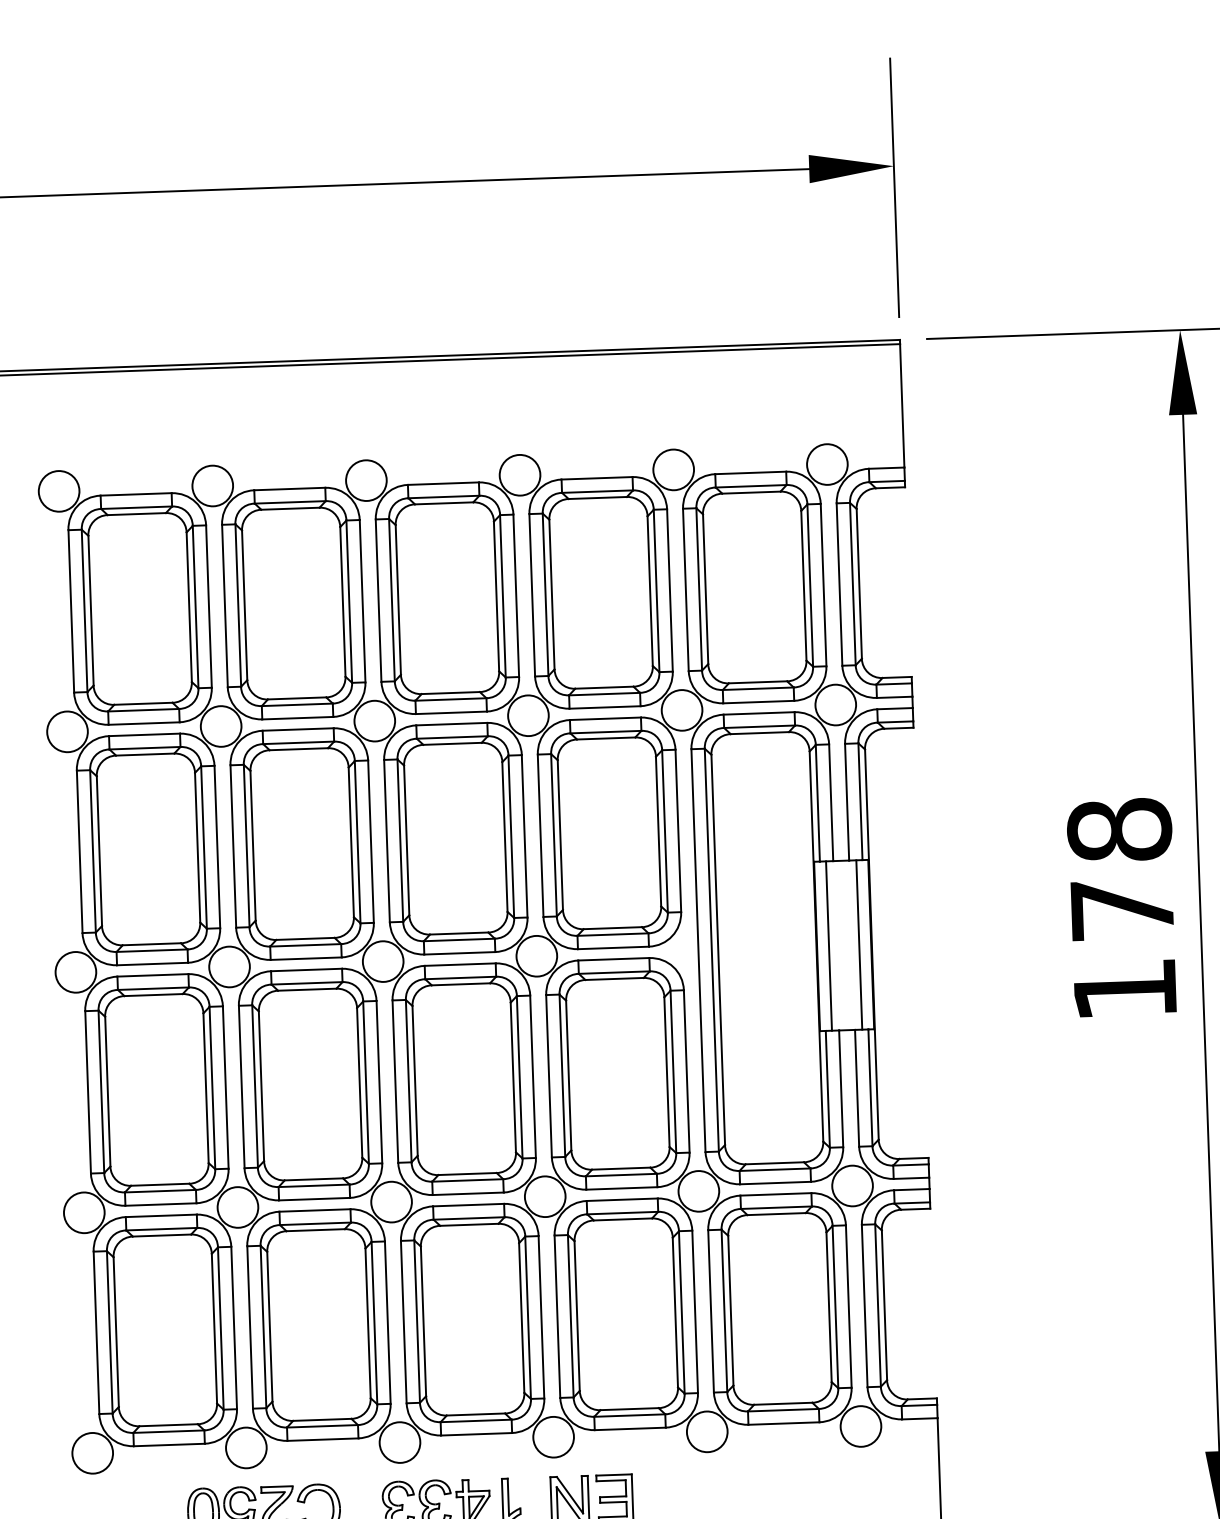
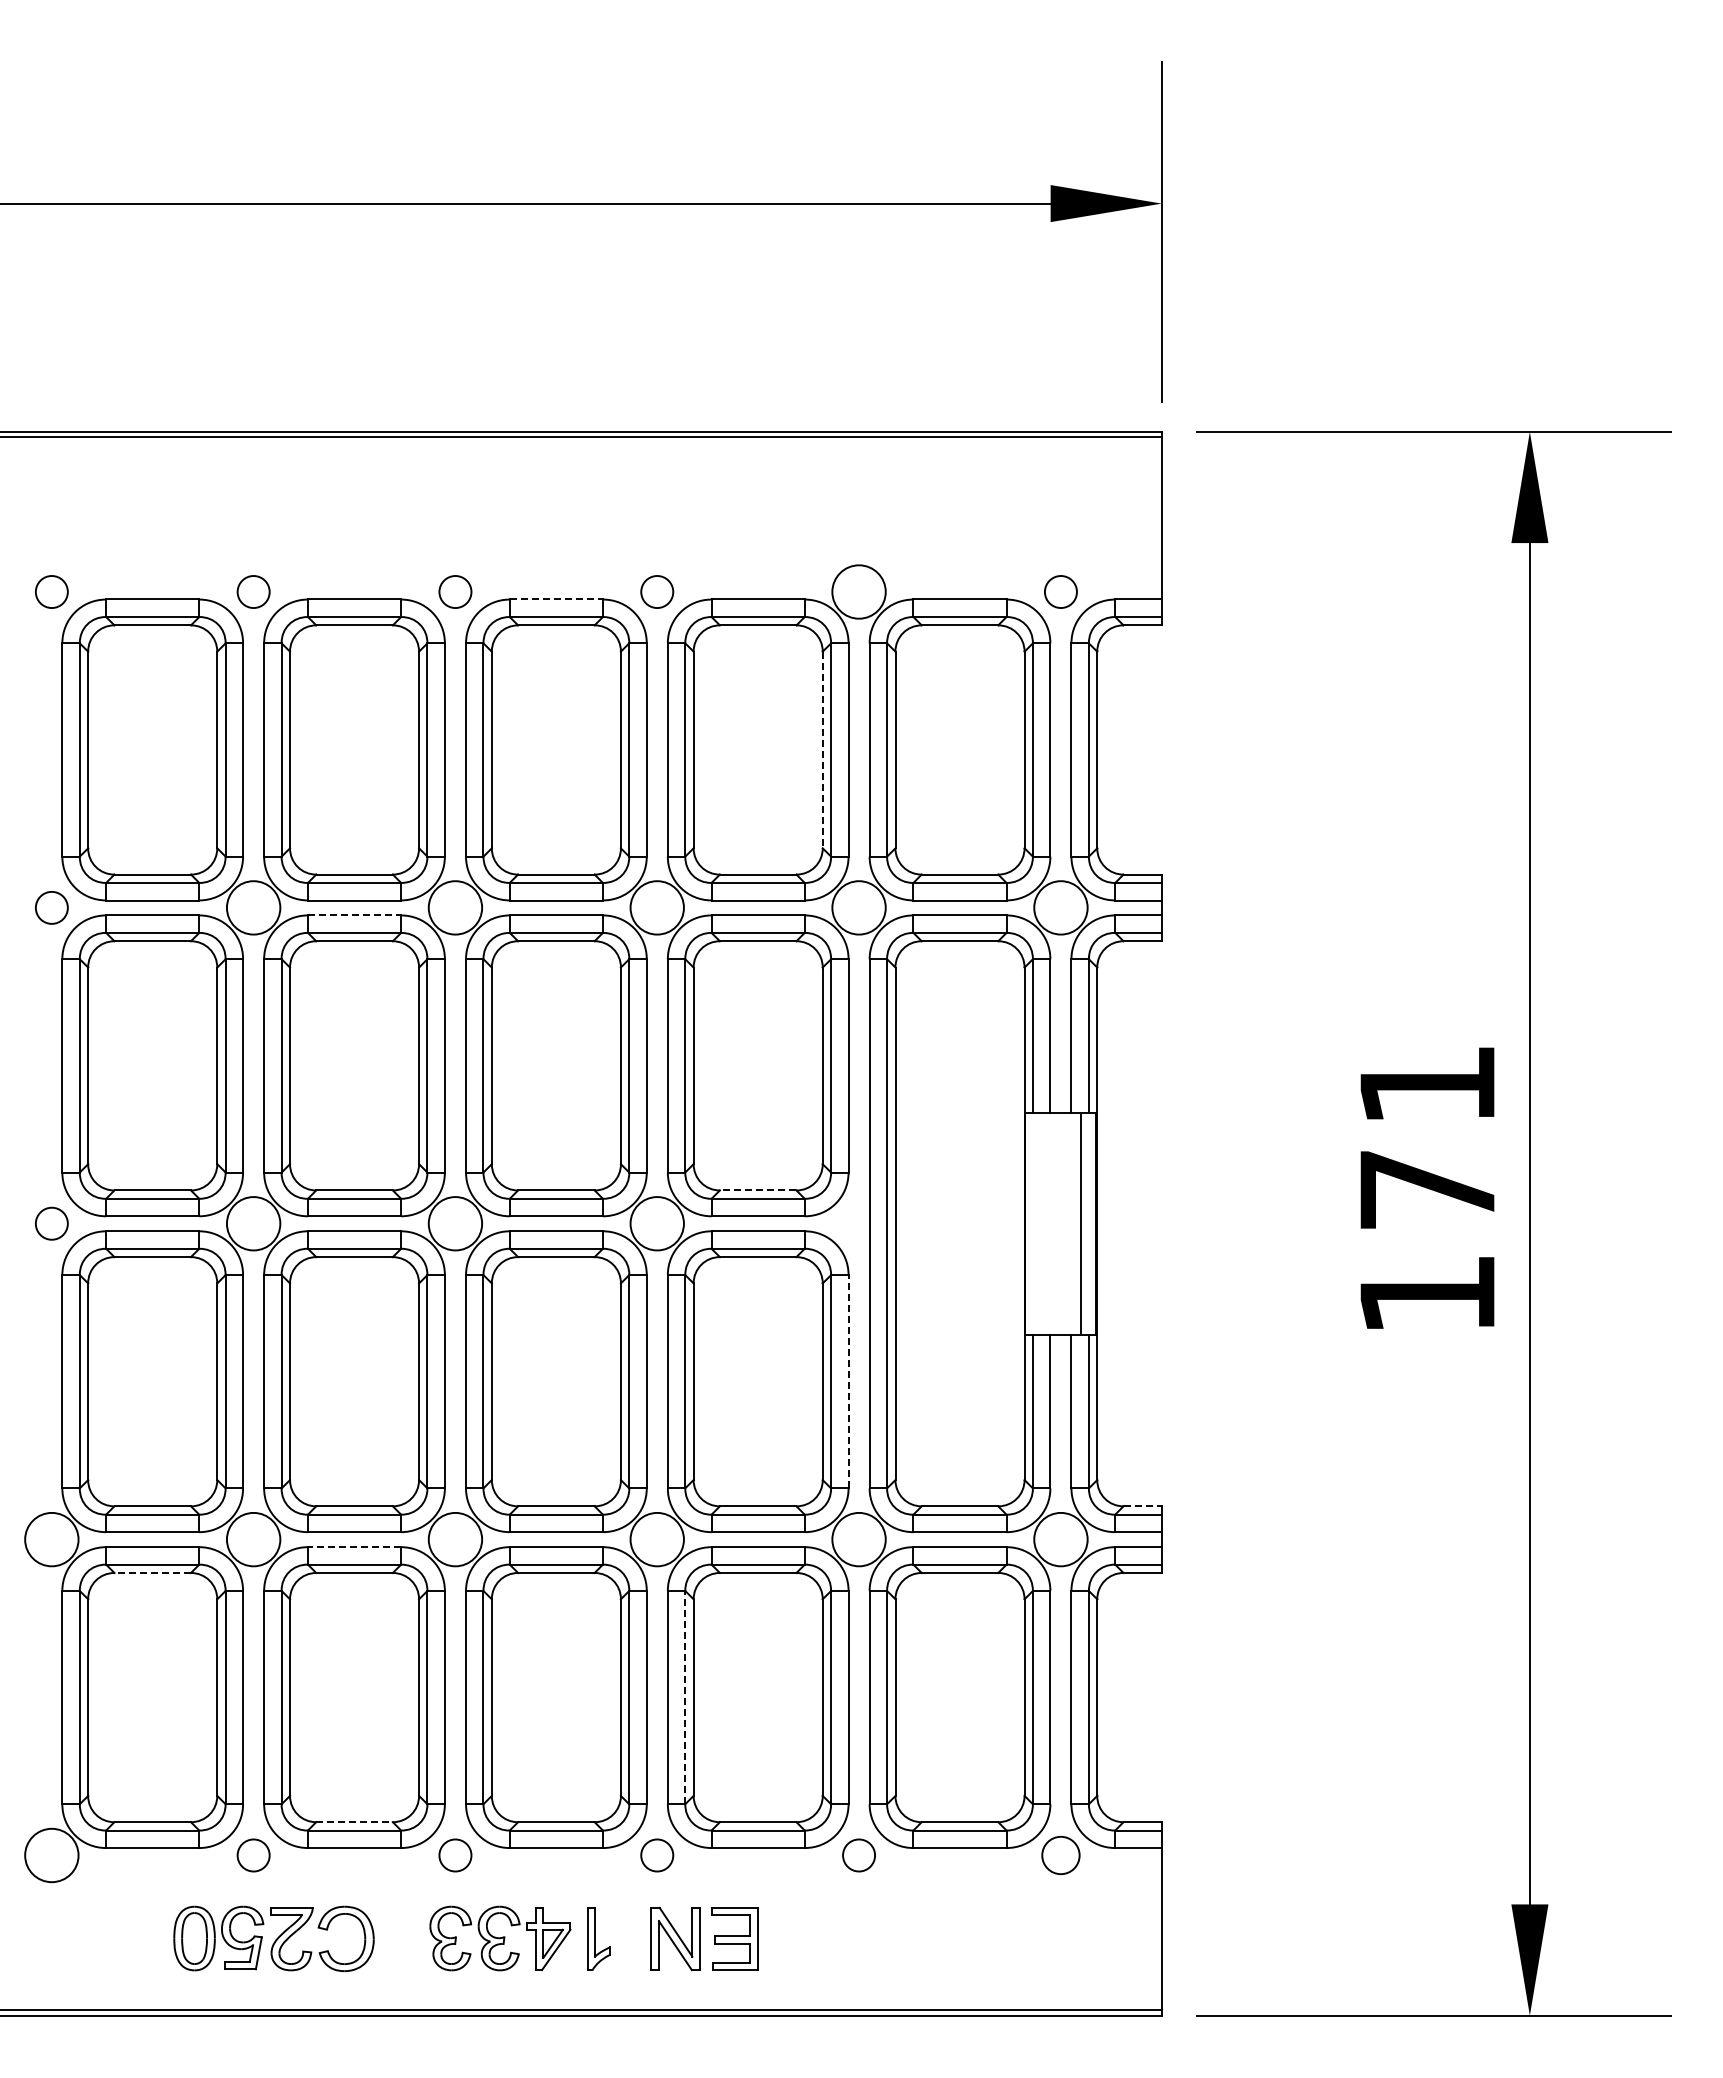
circle: (827, 464) -> (1060, 591), size x0.6
circle: (519, 474) -> (656, 591), size x0.6
circle: (366, 480) -> (455, 591), size x0.6
line: (443, 483) -> (556, 599), solid -> dashed
circle: (212, 485) -> (253, 591), size x0.6
circle: (58, 490) -> (51, 591), size x0.6
line: (650, 591) -> (822, 750), solid -> dashed
line: (298, 729) -> (354, 915), solid -> dashed
circle: (67, 731) -> (51, 907), size x0.6
text: (1119, 829) -> (1427, 1084), 178 -> 171
line: (612, 928) -> (757, 1190), solid -> dashed
line: (829, 945) -> (1041, 1223), removed
circle: (75, 972) -> (51, 1223), size x0.6
line: (686, 1071) -> (848, 1381), solid -> dashed
line: (914, 1158) -> (1143, 1506), solid -> dashed
line: (314, 1210) -> (354, 1547), solid -> dashed
line: (161, 1235) -> (152, 1572), solid -> dashed
line: (570, 1316) -> (685, 1697), solid -> dashed
line: (323, 1420) -> (355, 1822), solid -> dashed
circle: (860, 1426) -> (1060, 1855), size x0.7
circle: (706, 1431) -> (858, 1855), size x0.6
circle: (553, 1437) -> (656, 1855), size x0.6
circle: (400, 1442) -> (455, 1855), size x0.6
circle: (246, 1447) -> (253, 1855), size x0.6

